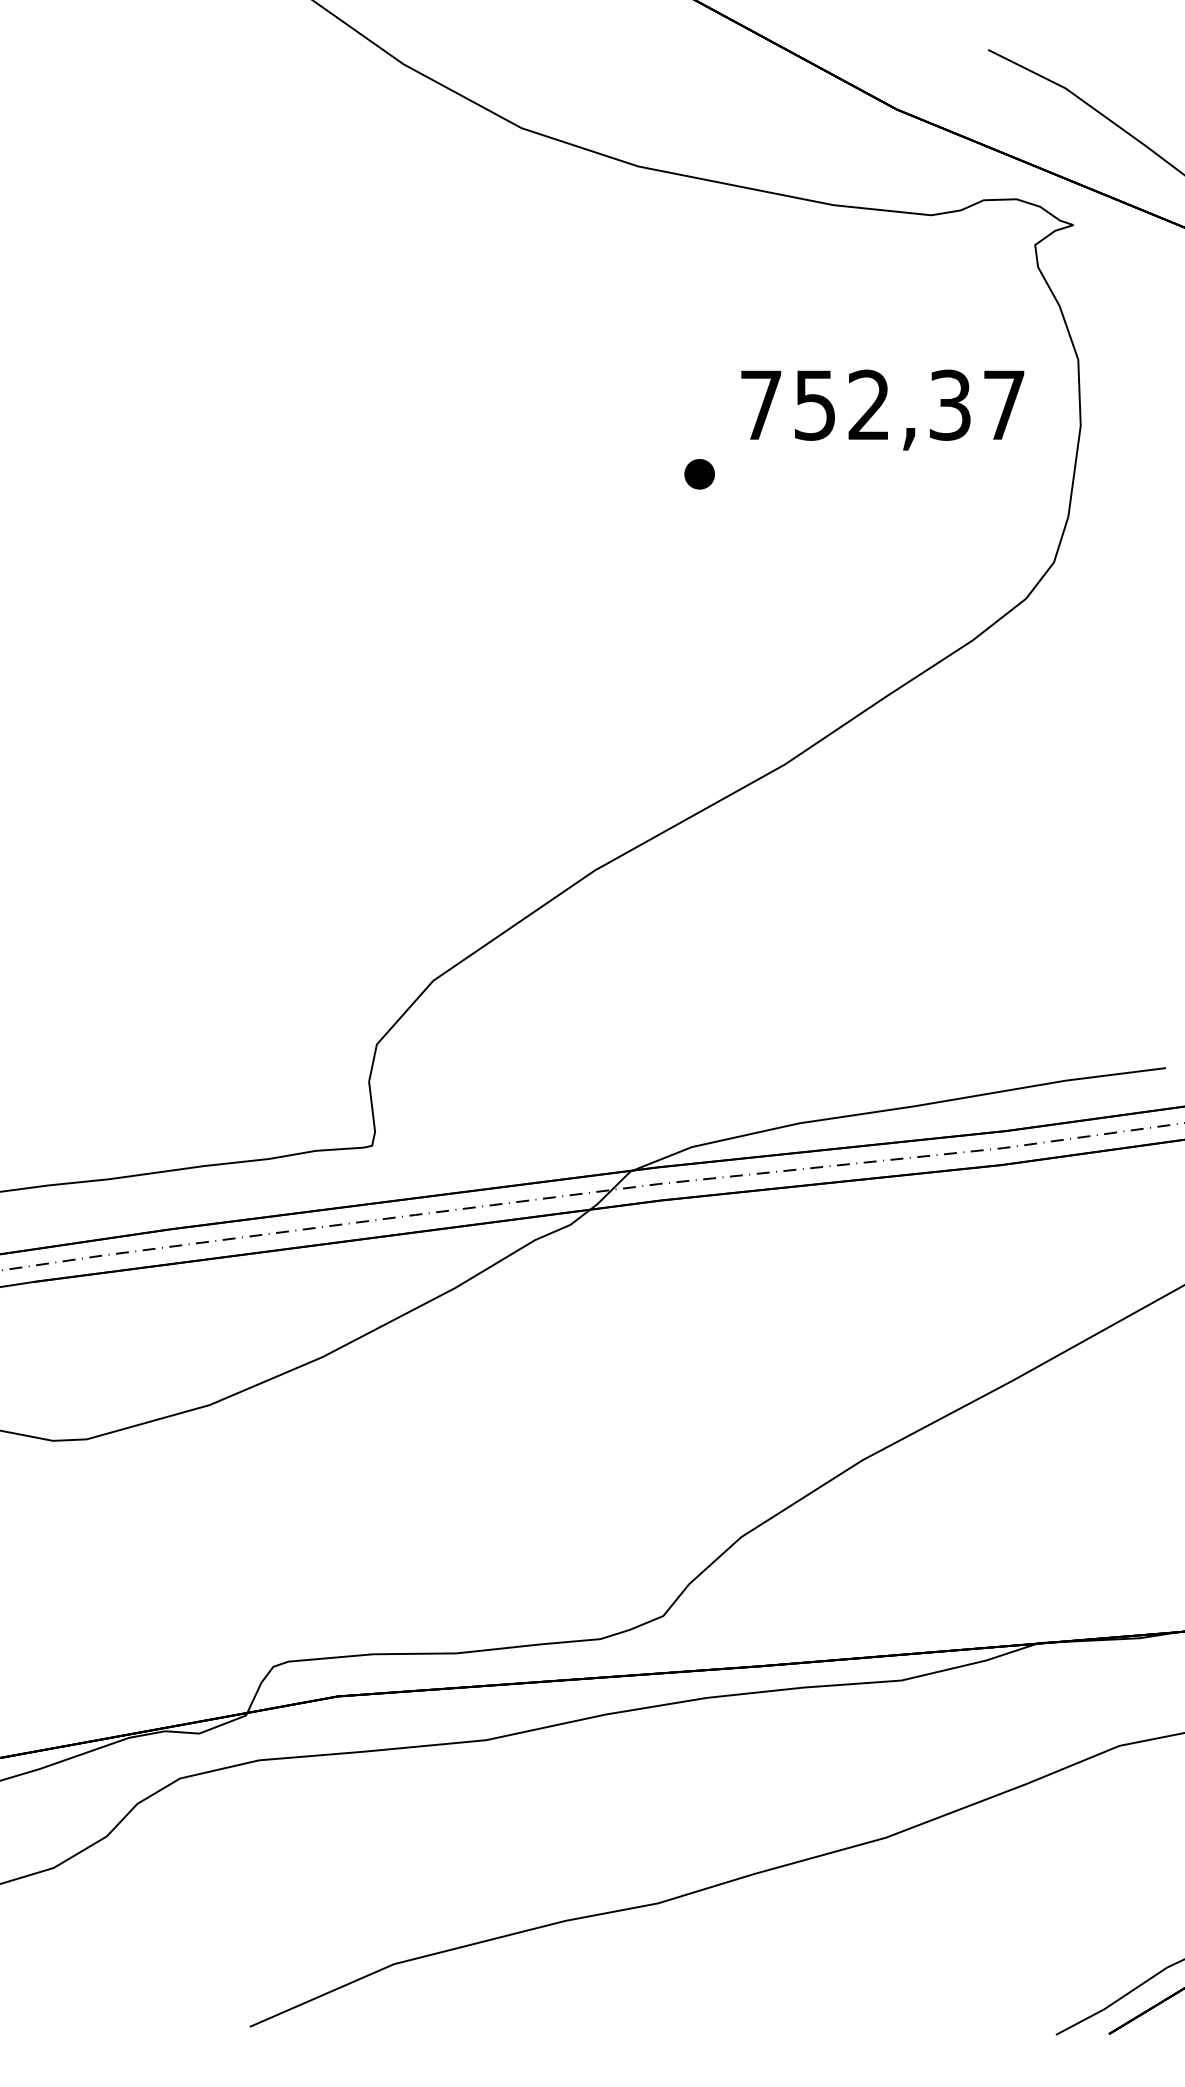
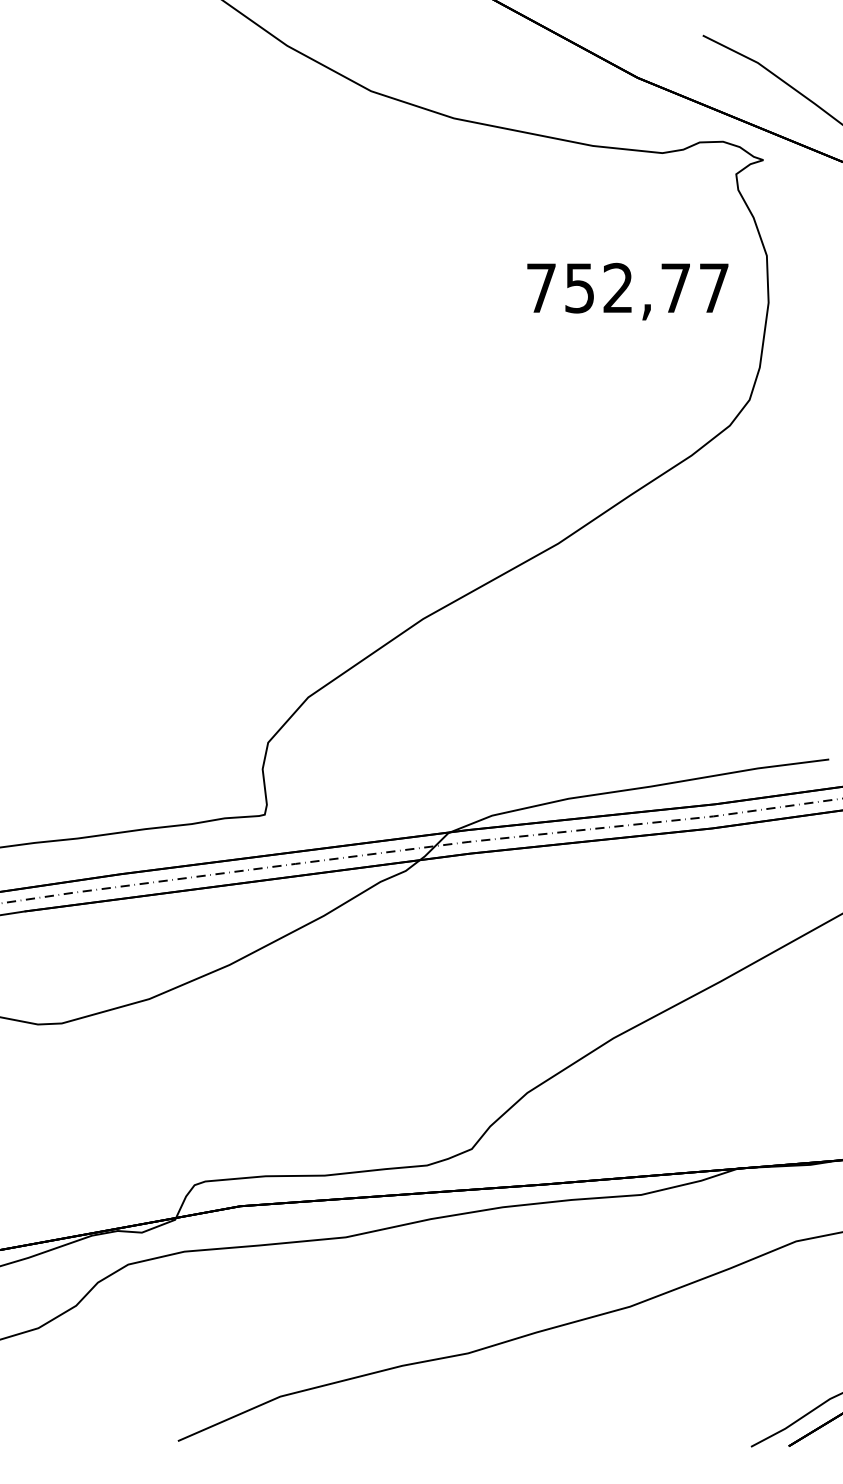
text: (949, 404) -> (675, 287), 752,37 -> 752,77
part: (699, 474) -> (497, 337), removed

